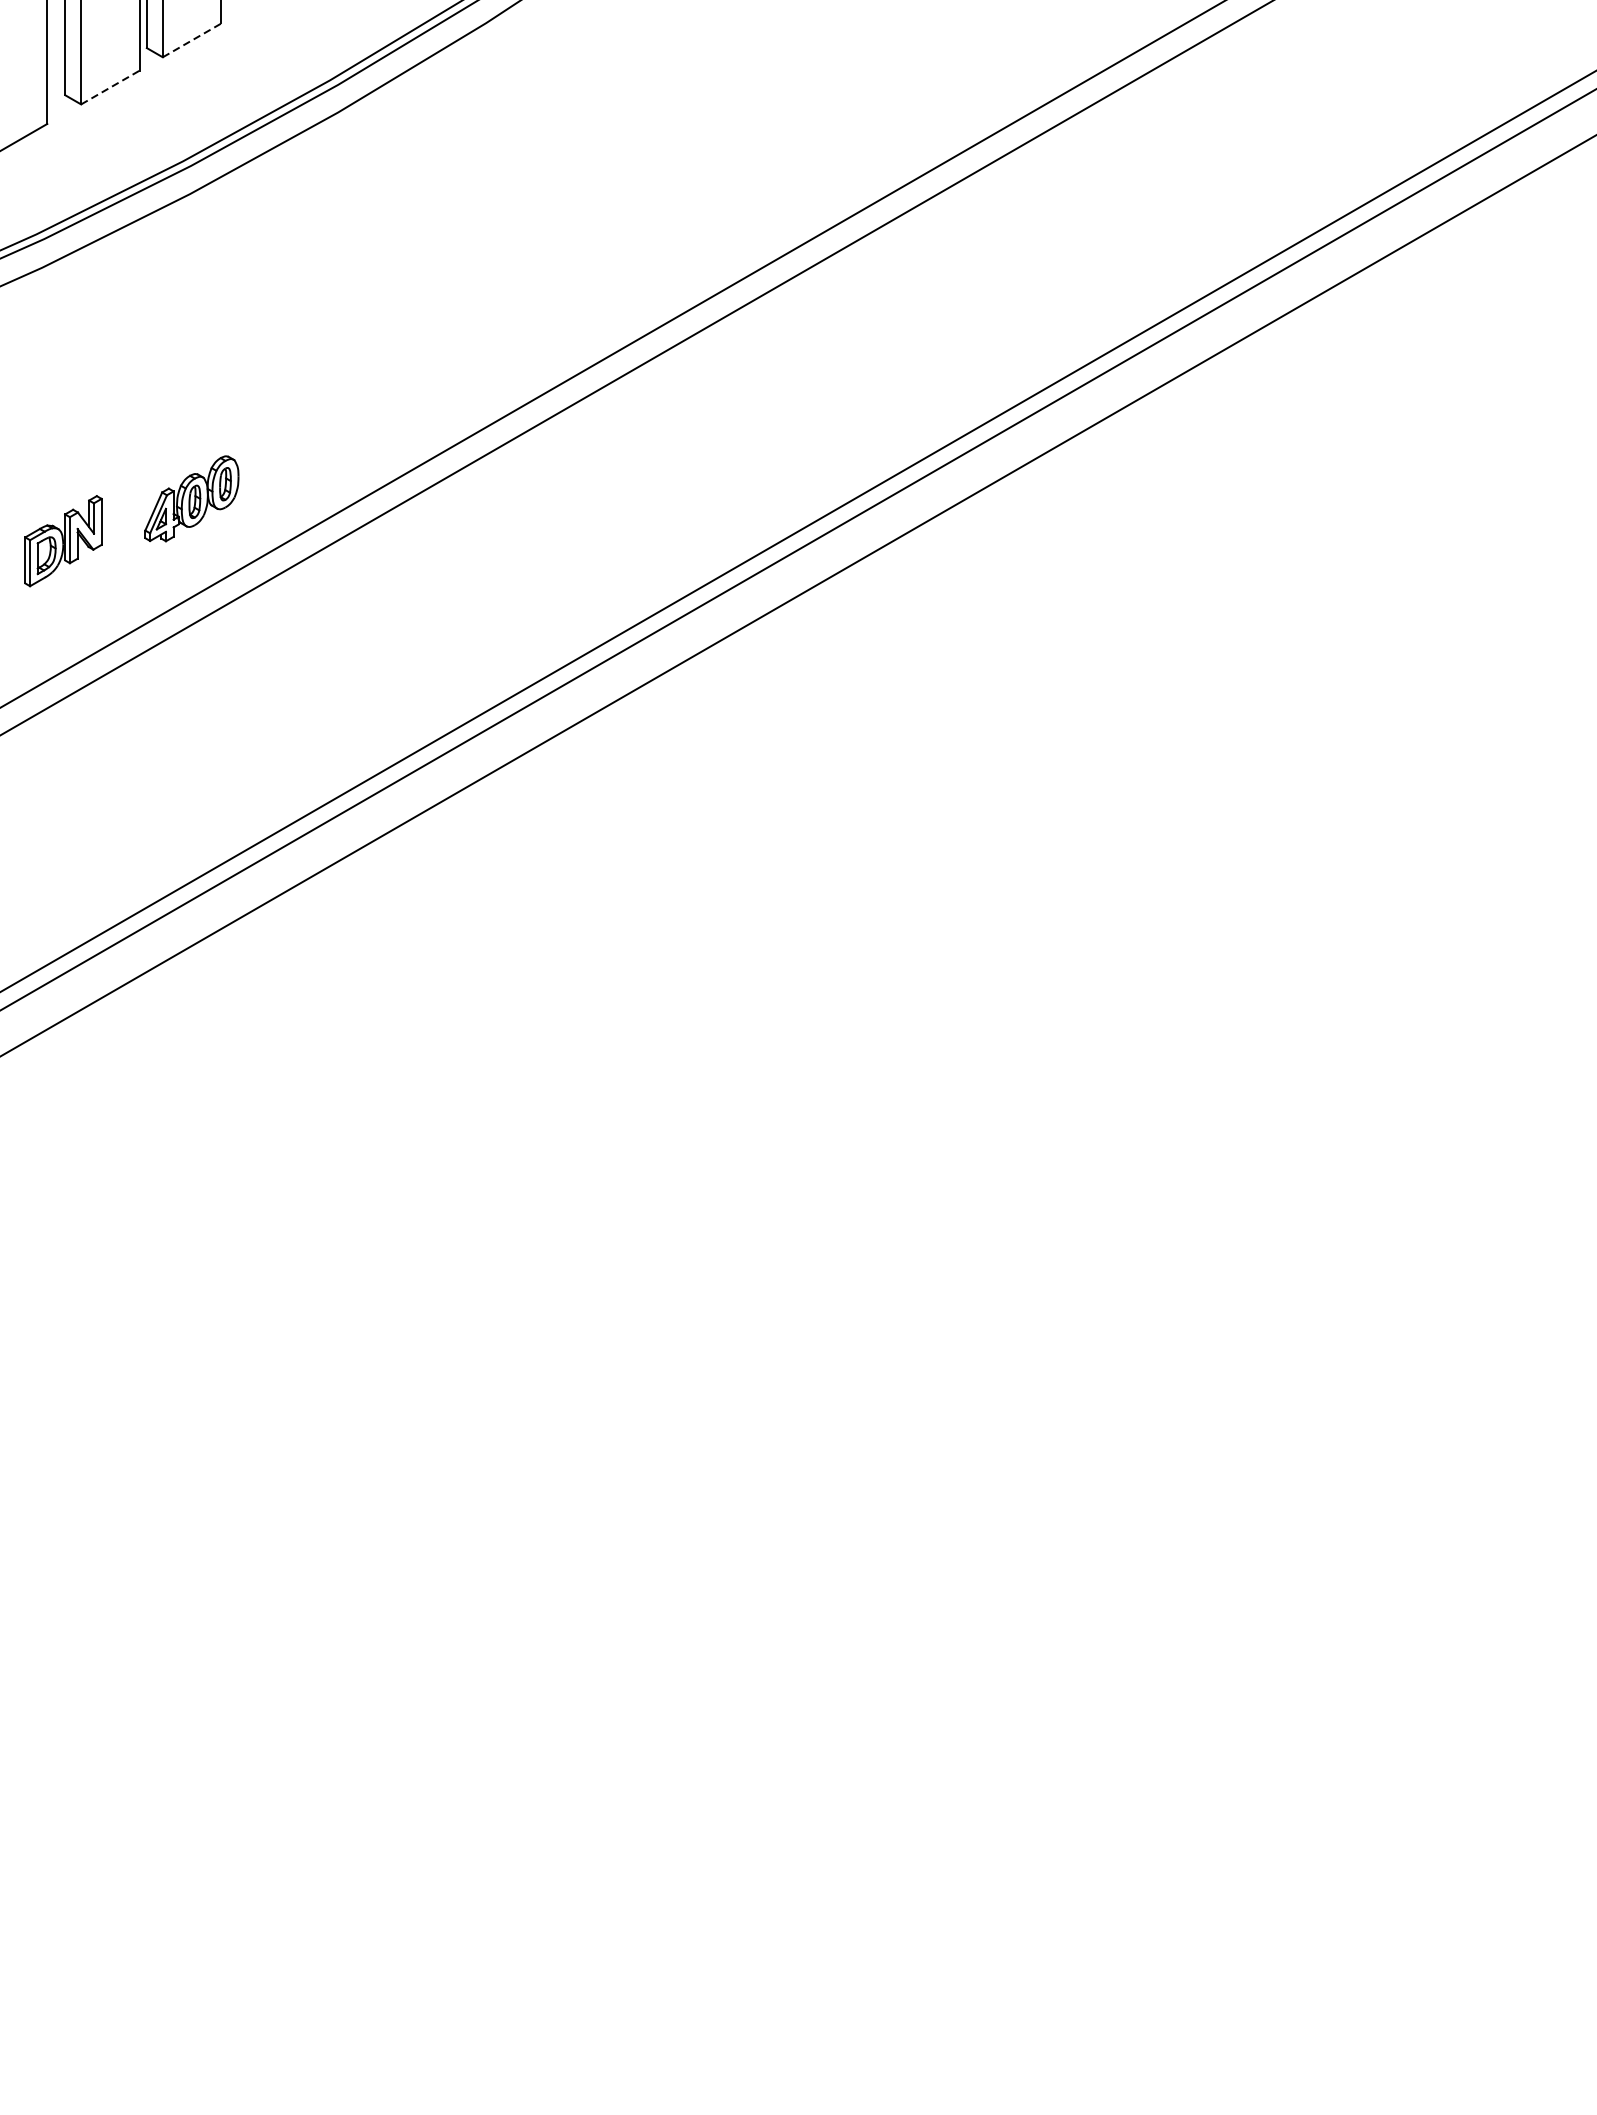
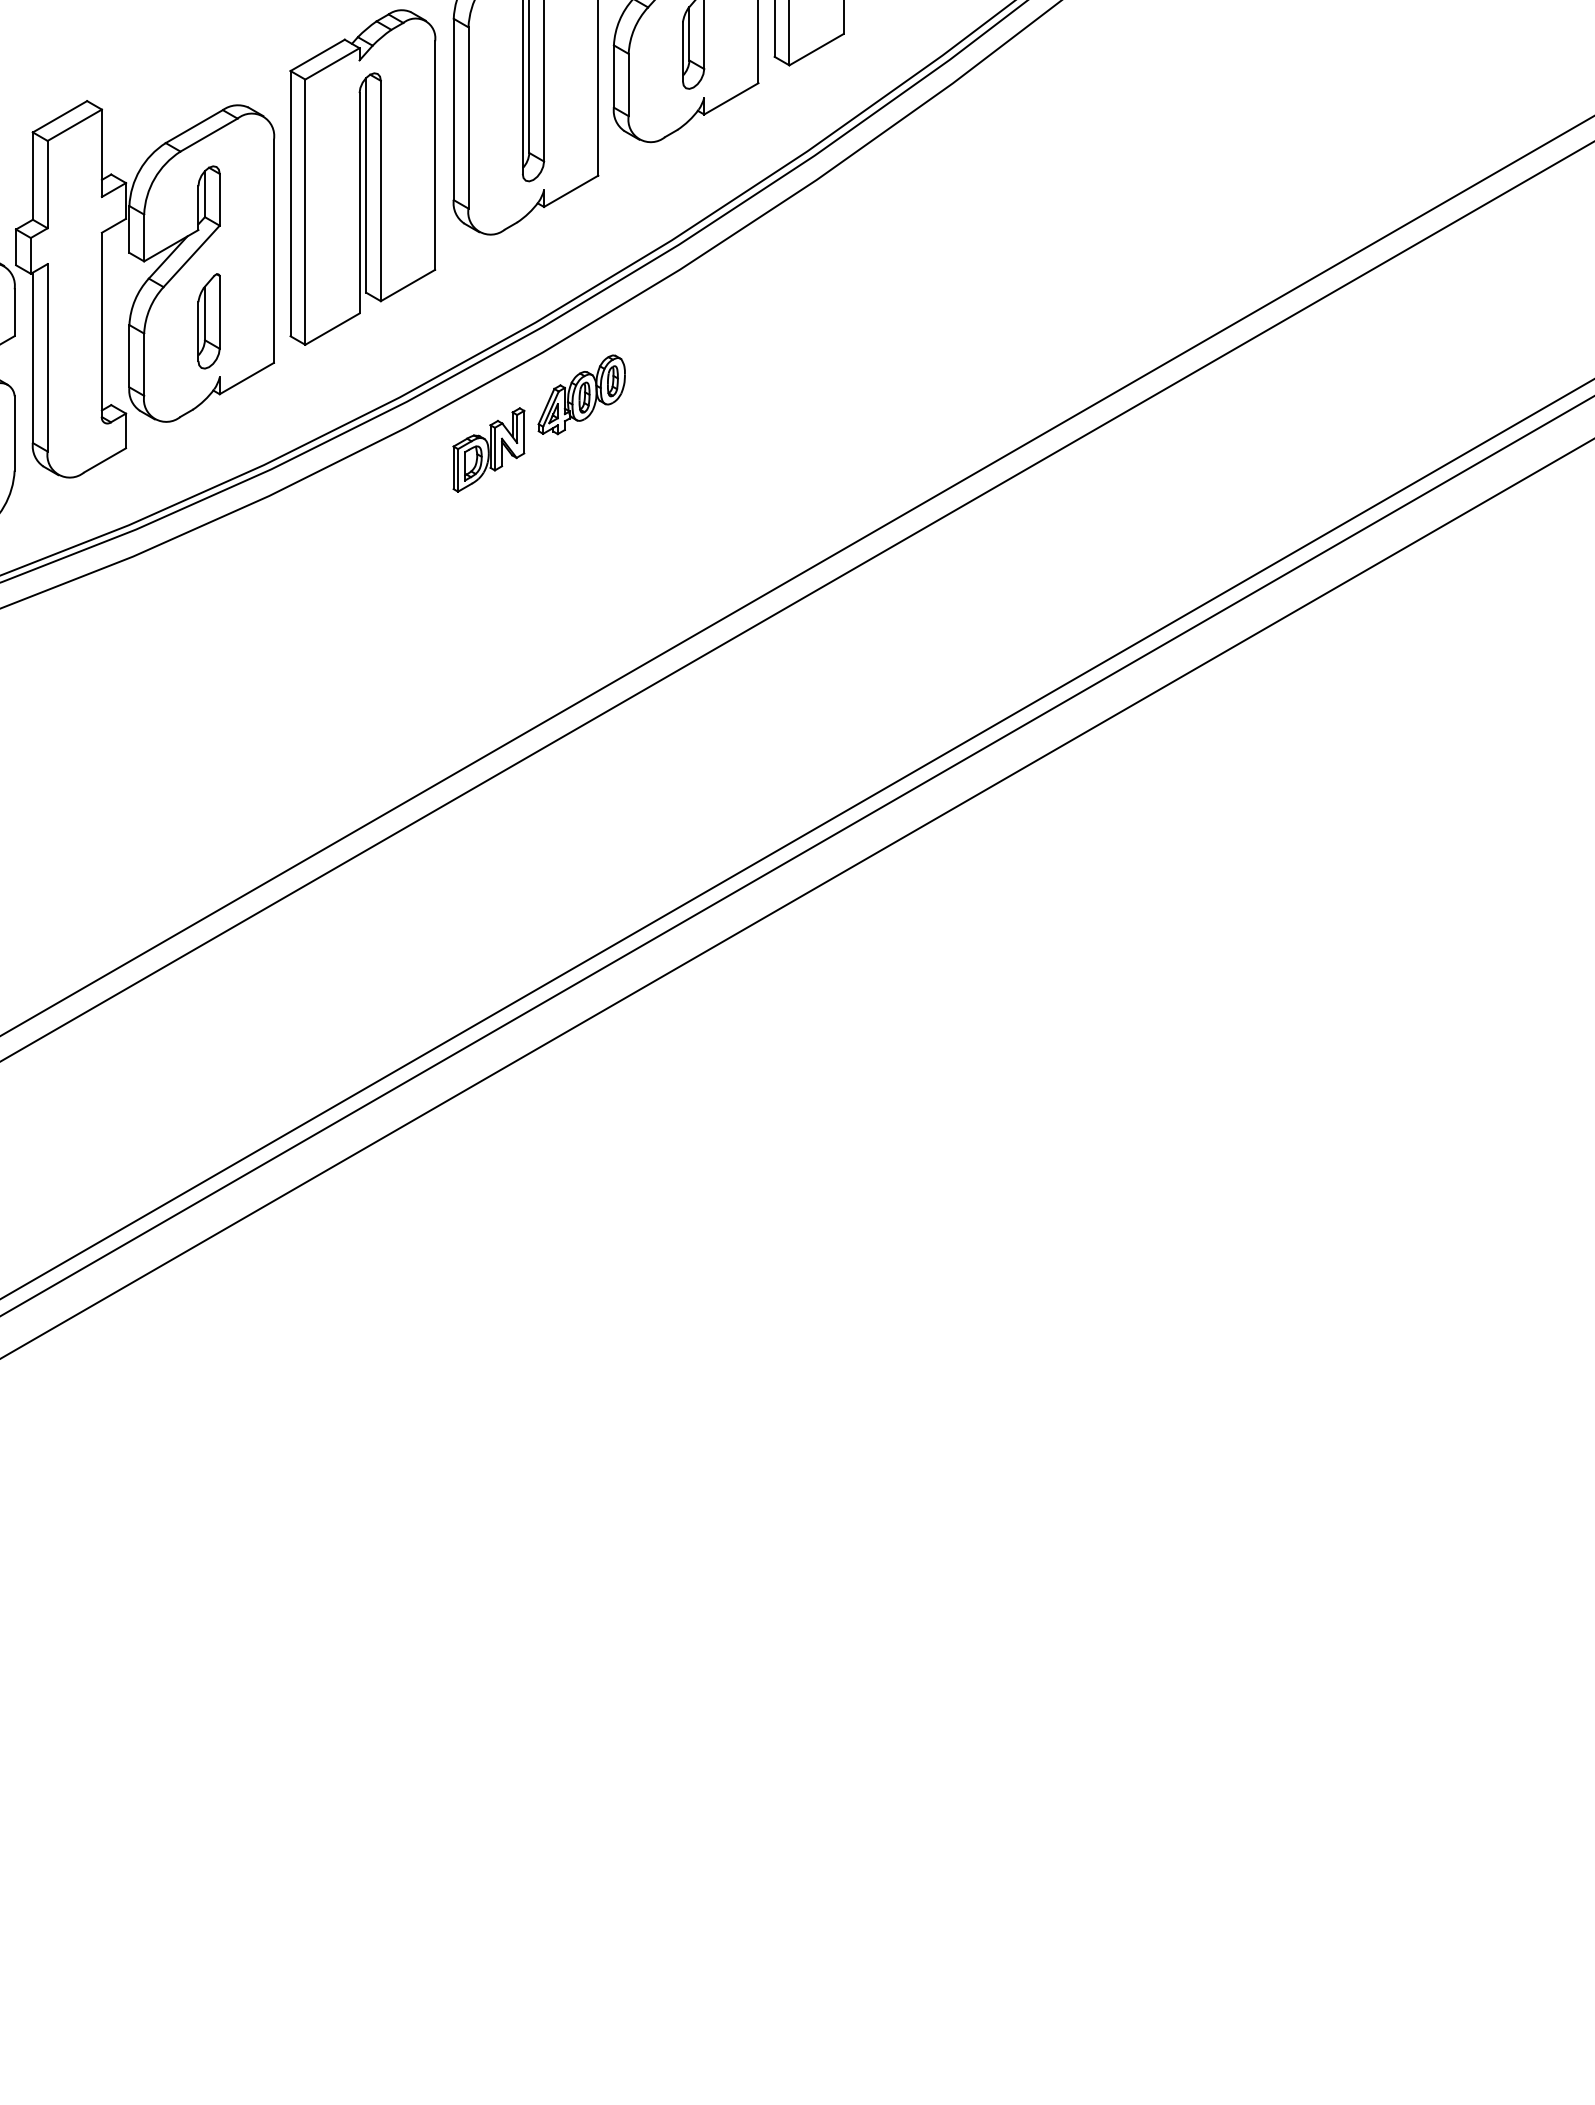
line: (192, 40) -> (408, 285), dashed -> solid
line: (110, 86) -> (332, 328), dashed -> solid
part: (191, 498) -> (581, 394), moved
part: (62, 540) -> (488, 449), moved

